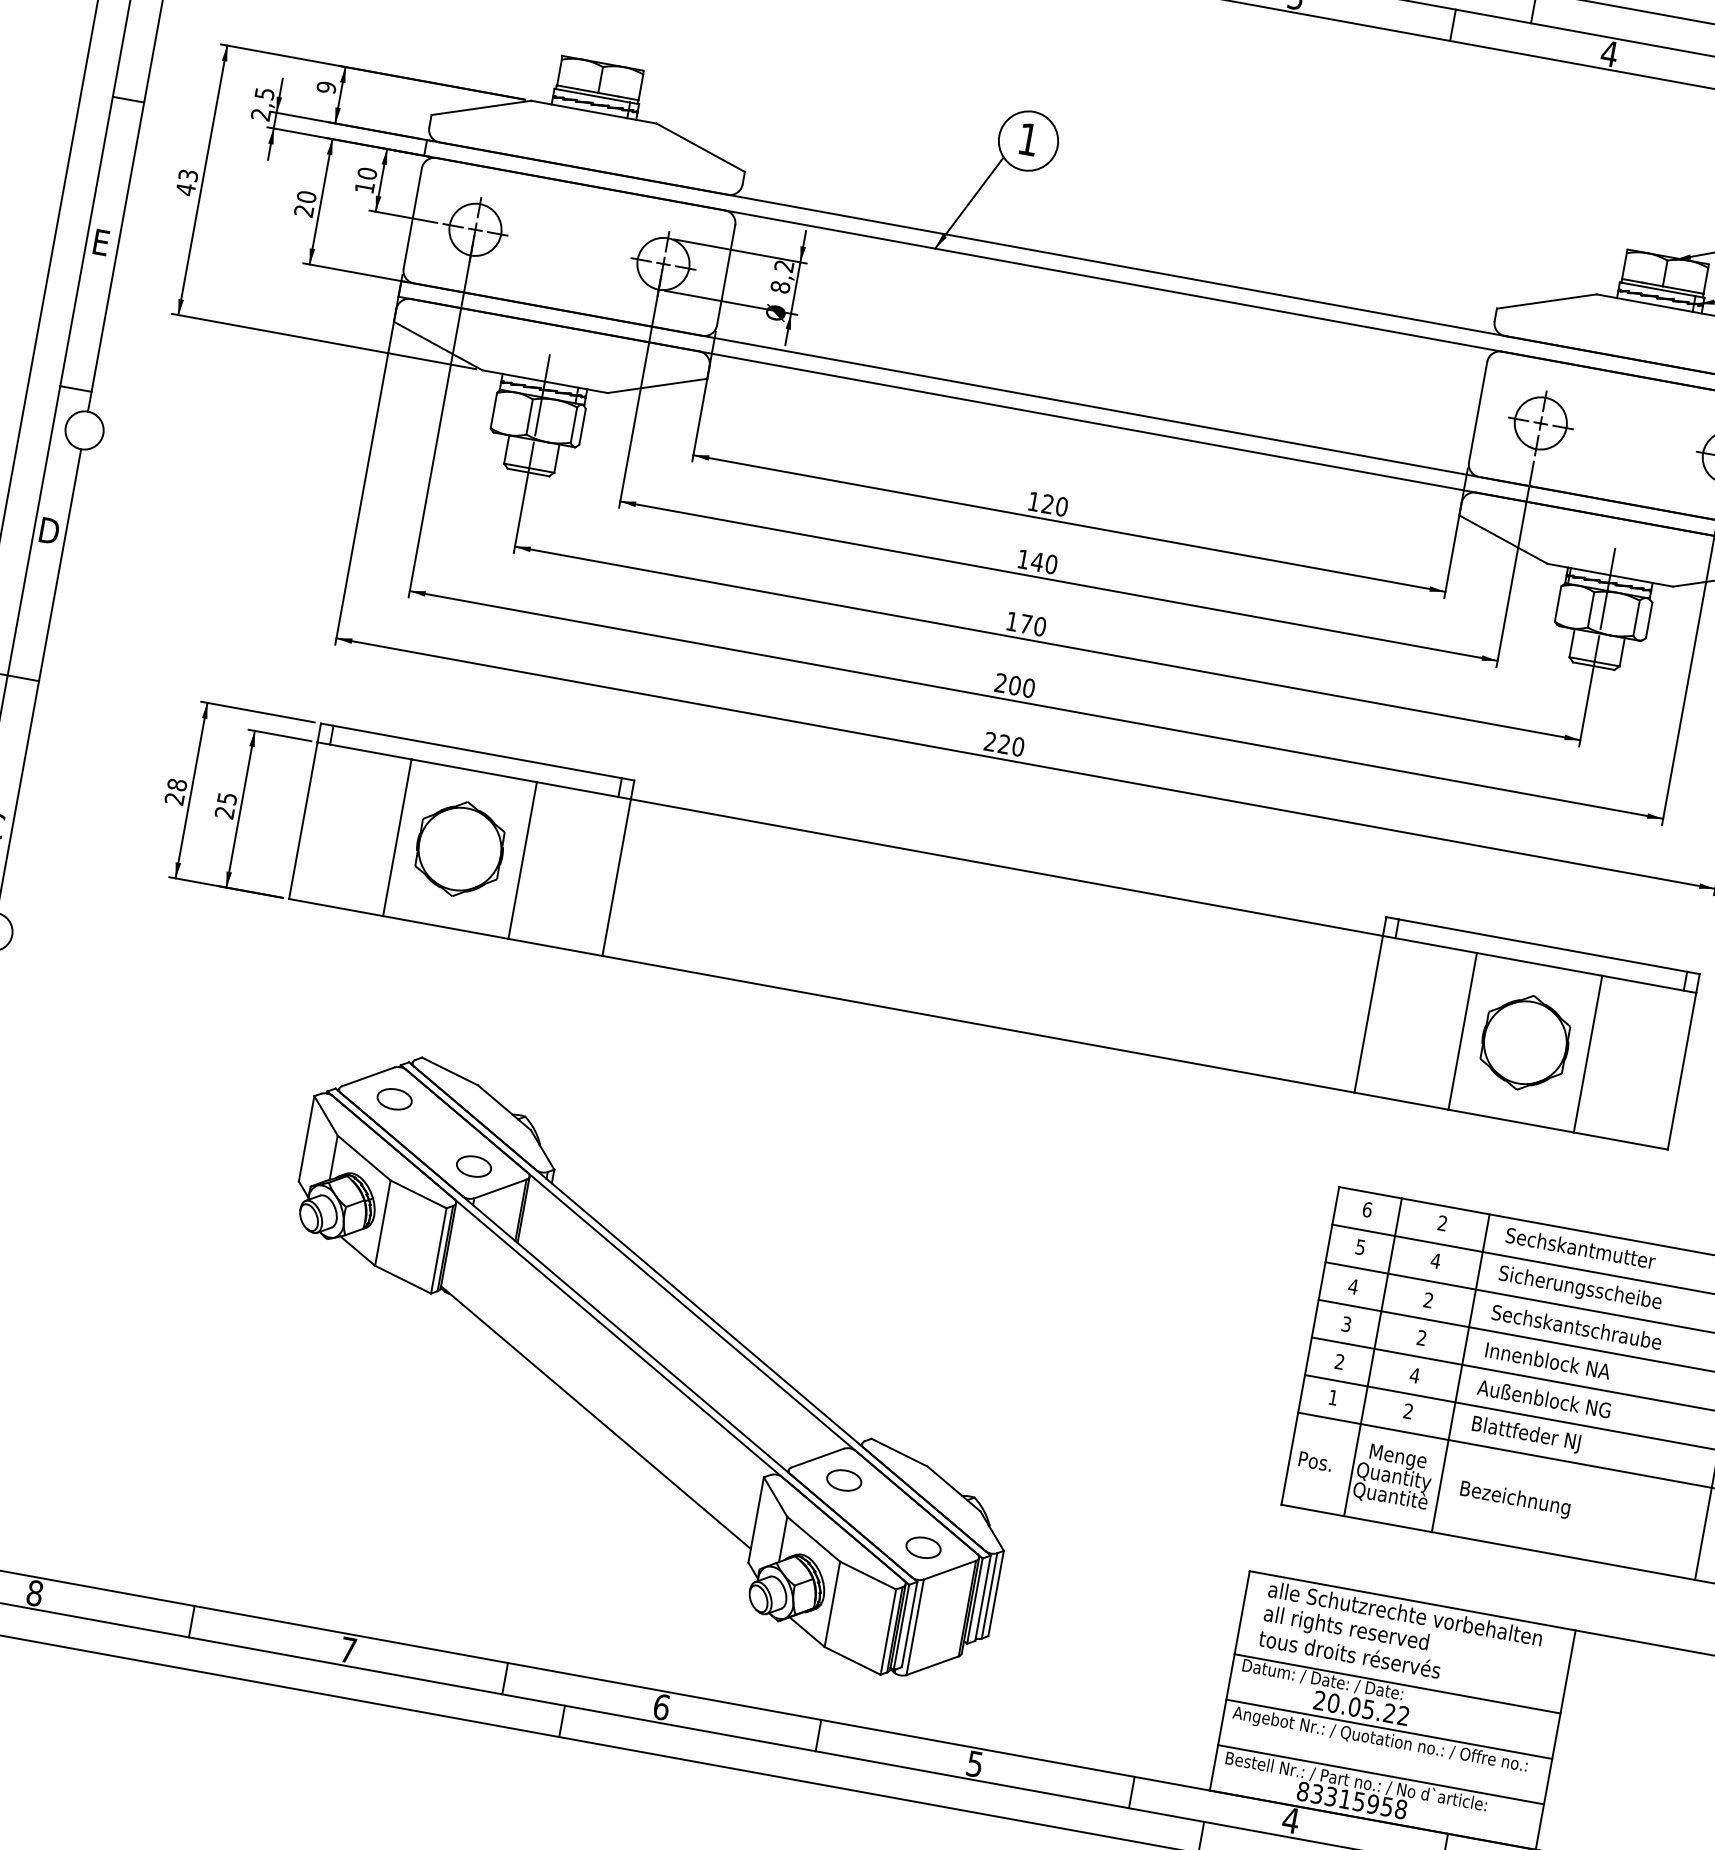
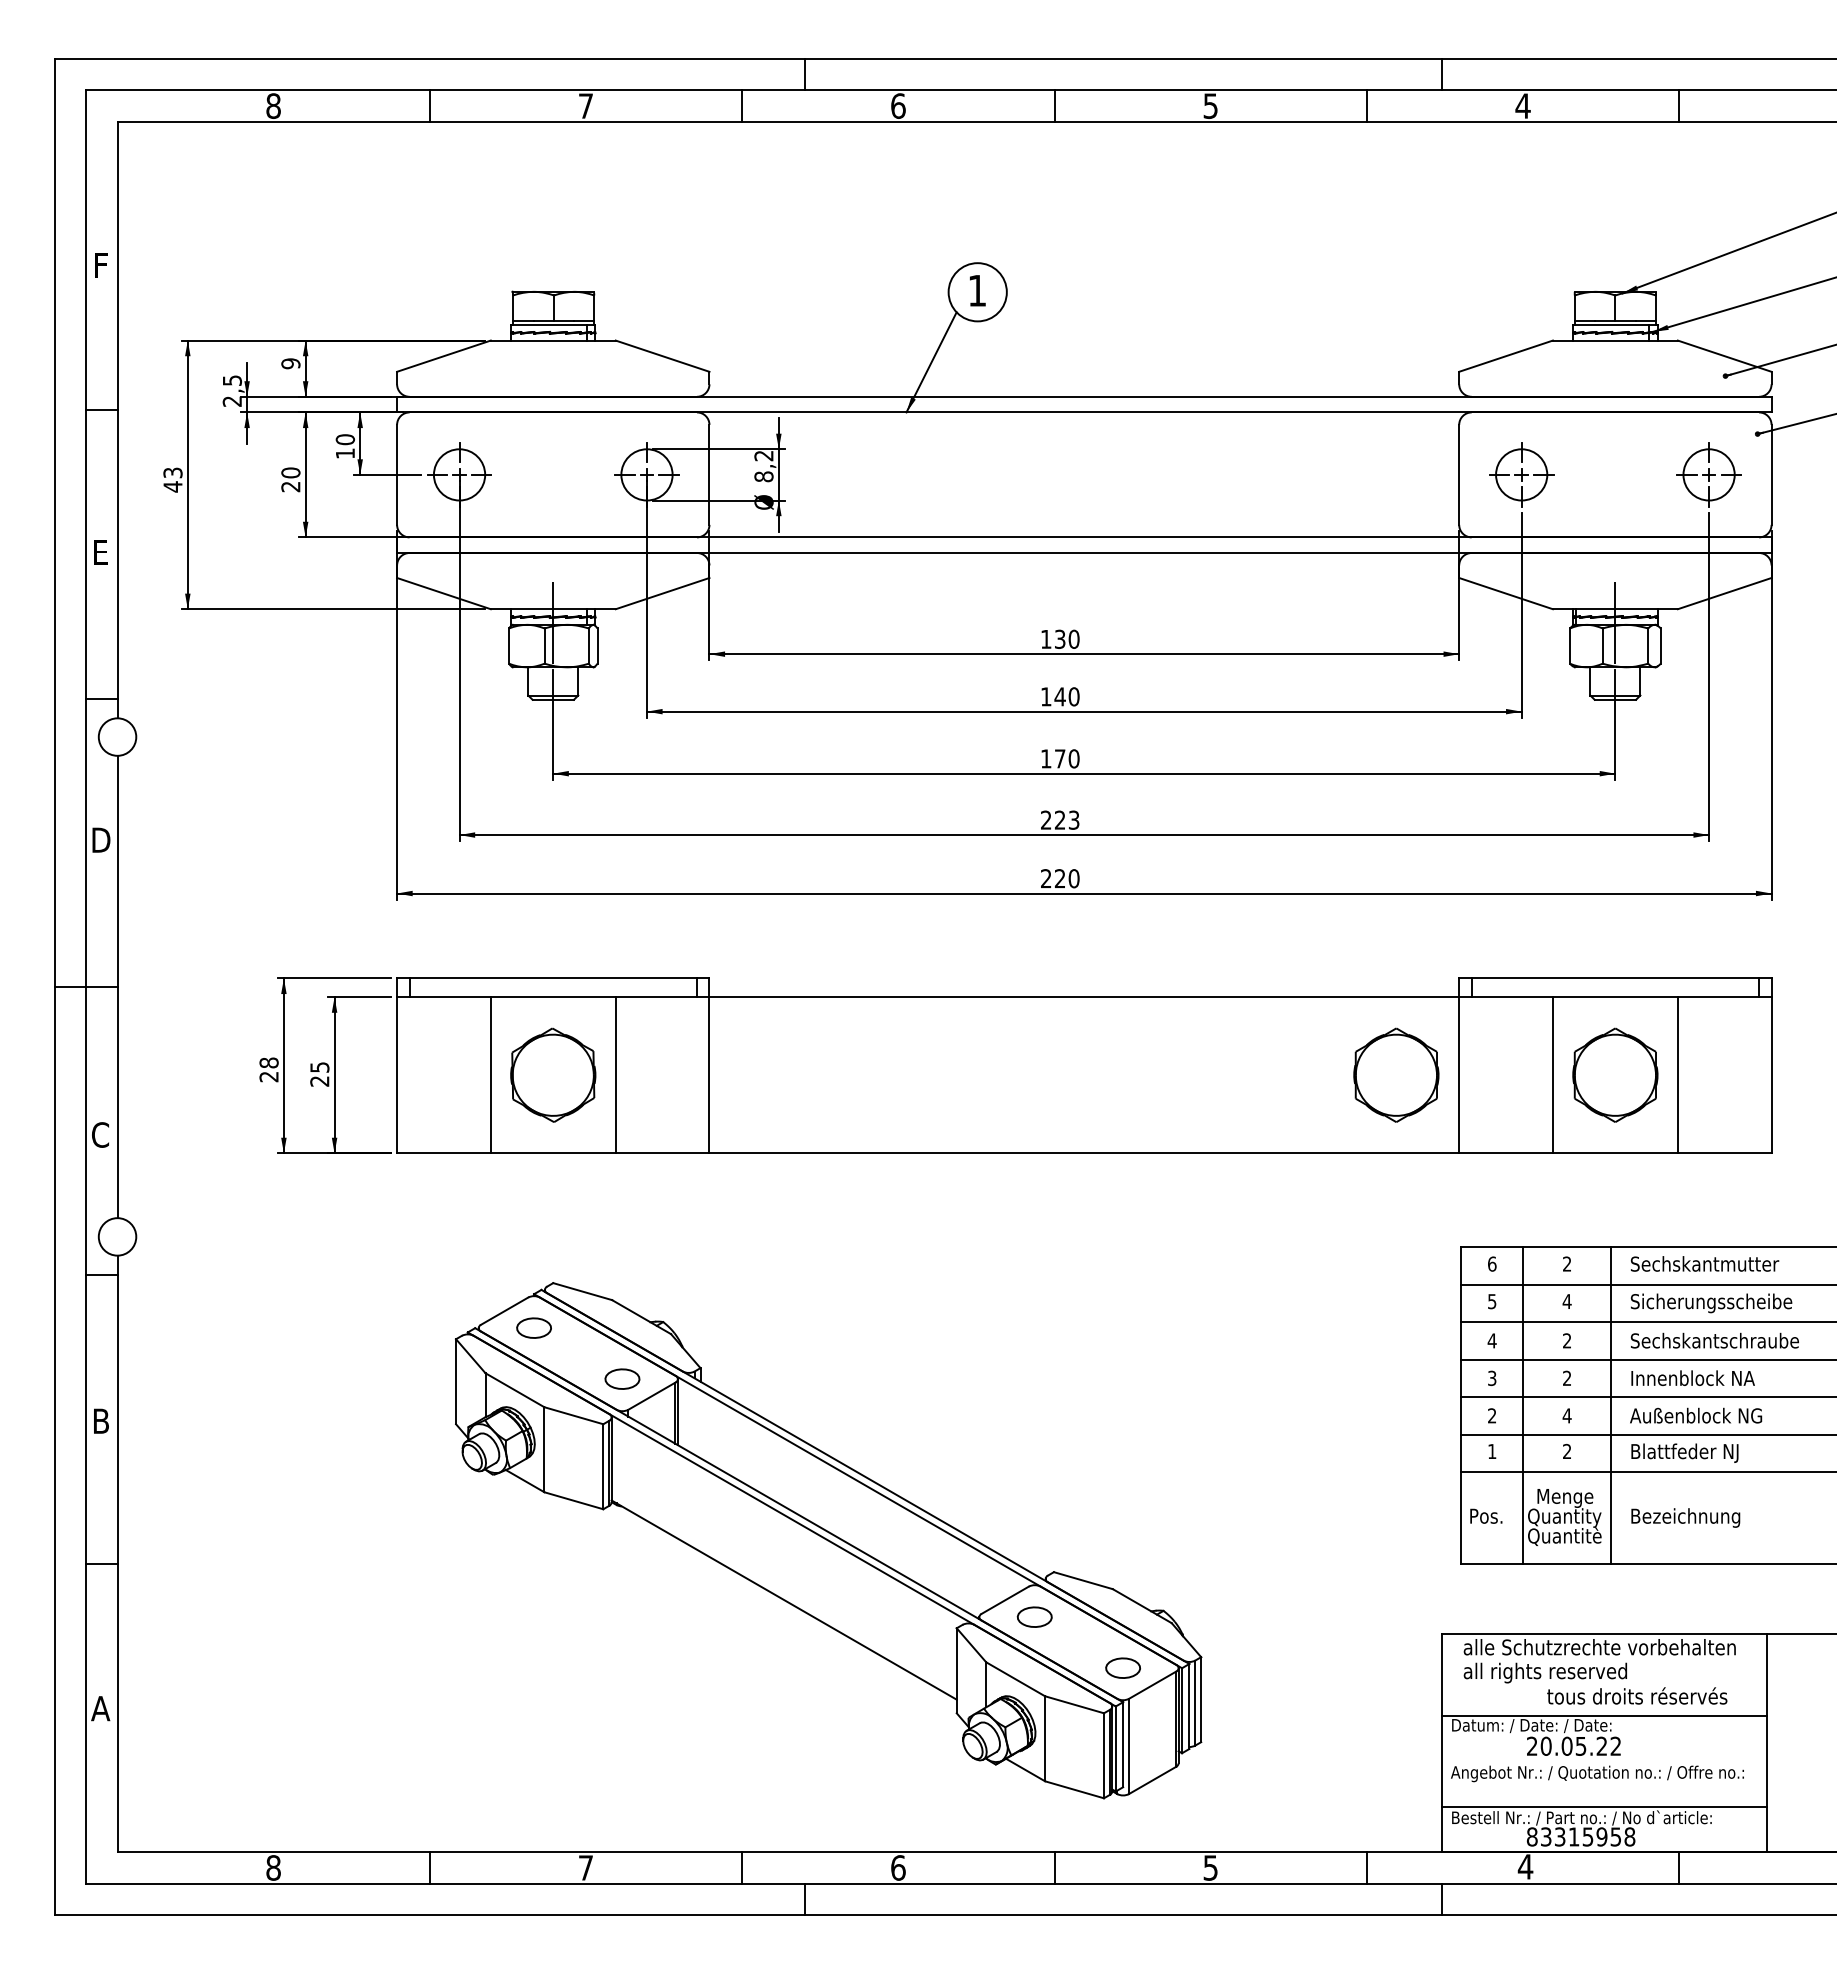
text: (1048, 504) -> (1060, 639), 120 -> 130
text: (1021, 686) -> (1066, 819), 200 -> 223
part: (1305, 1002) -> (1396, 1074), added
text: (1350, 1653) -> (1637, 1695), moved
line: (1389, 1729) -> (1604, 1761), removed

